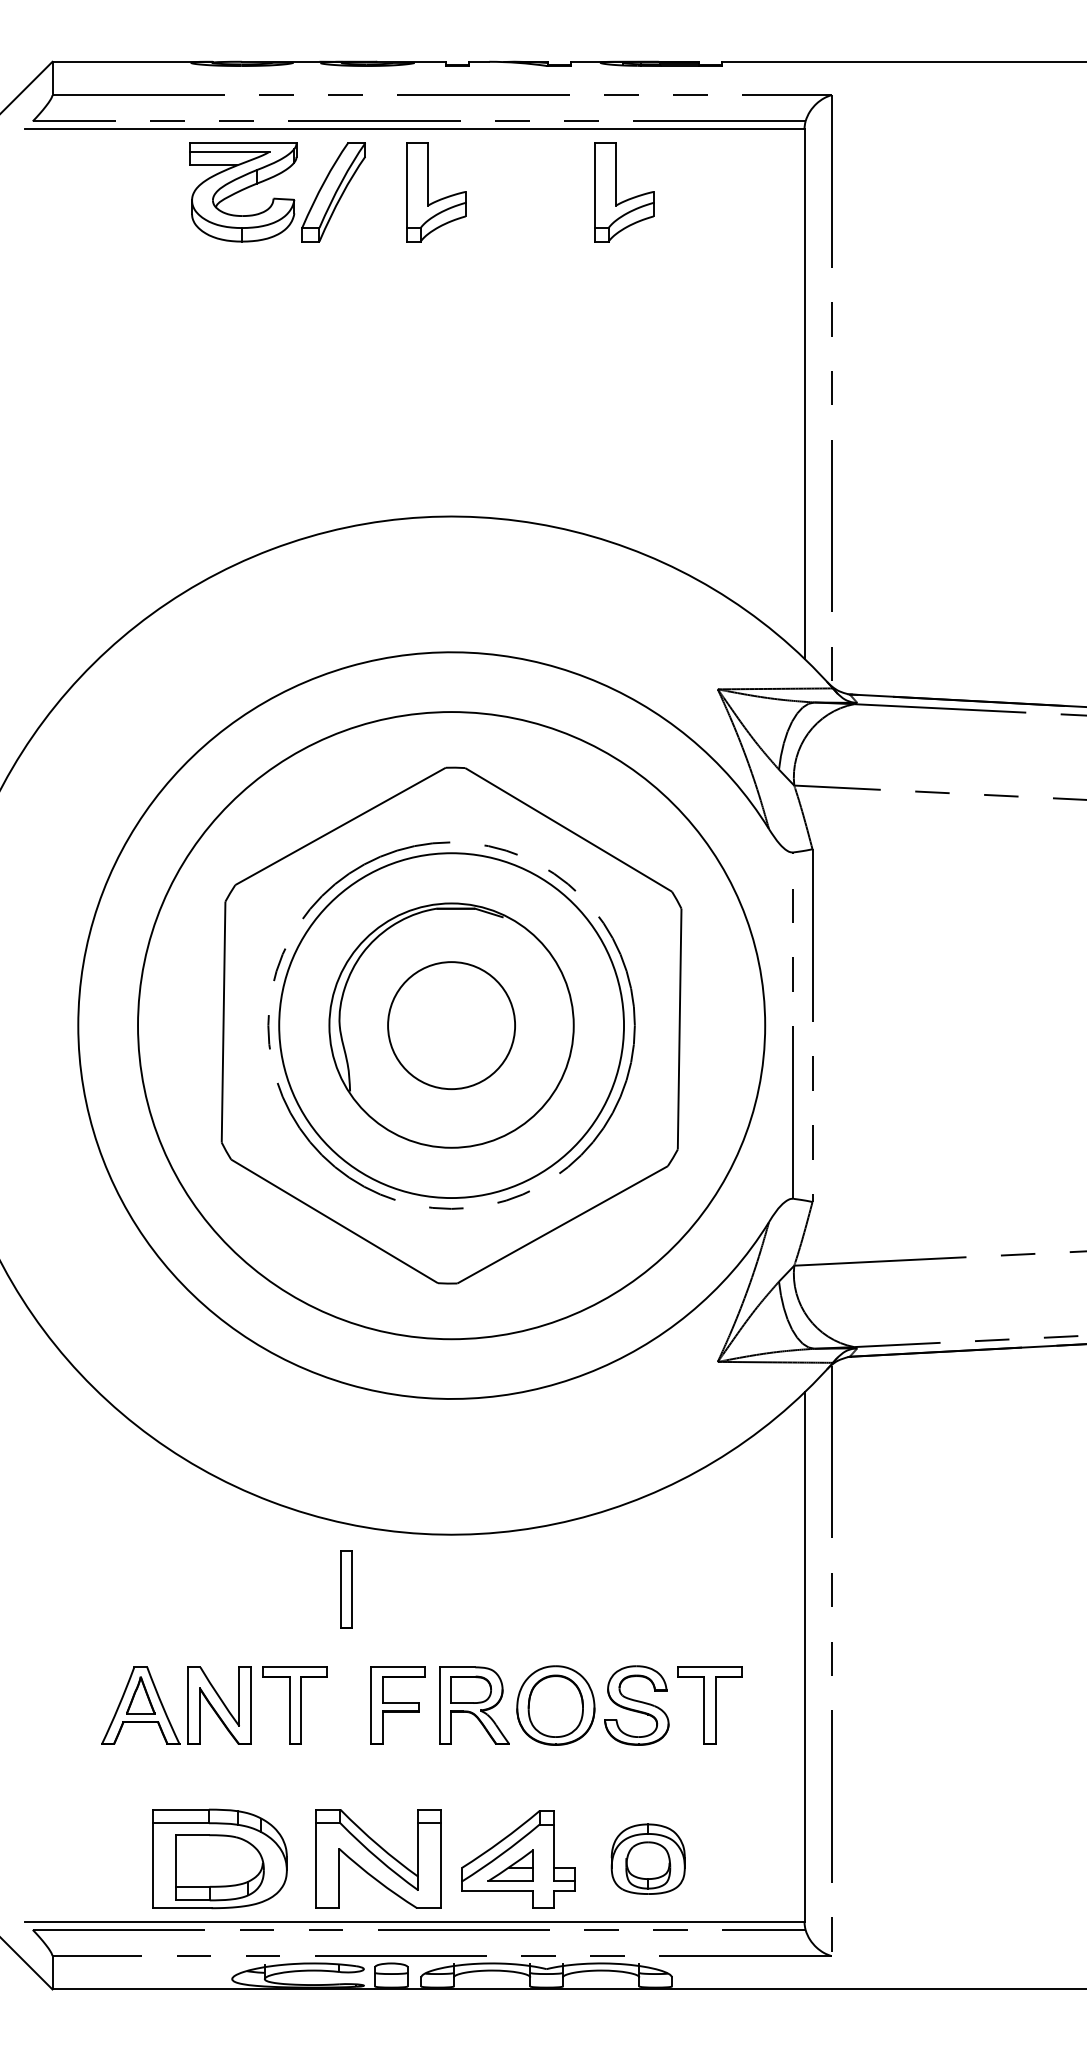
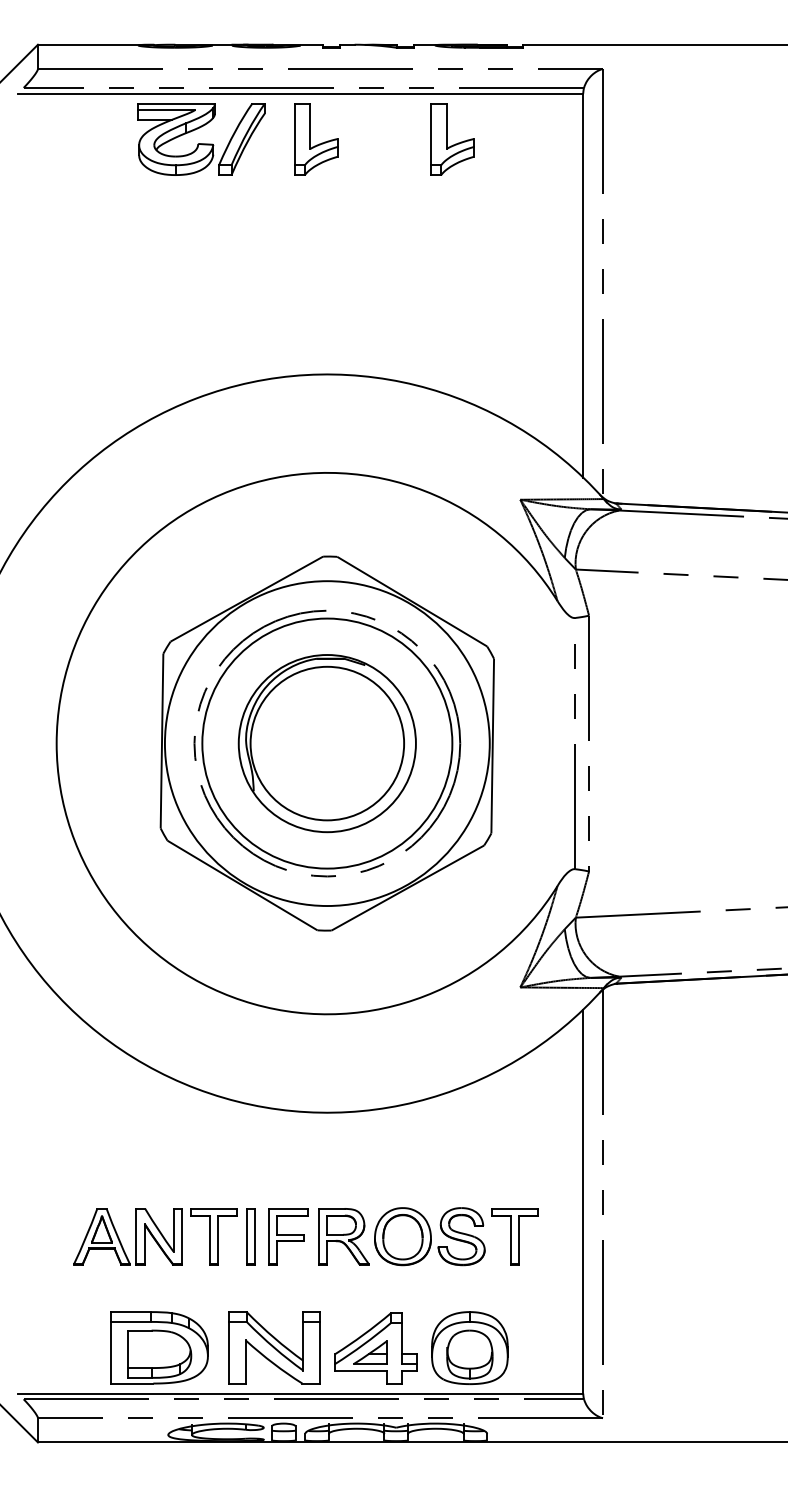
circle: (451, 1025) -> (327, 743), size x0.71
circle: (451, 1025) -> (327, 743), size x1.67
part: (346, 1589) -> (251, 1236), moved
part: (648, 1858) -> (470, 1347), size x1.43

